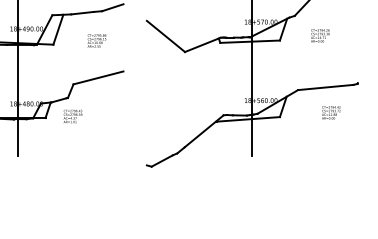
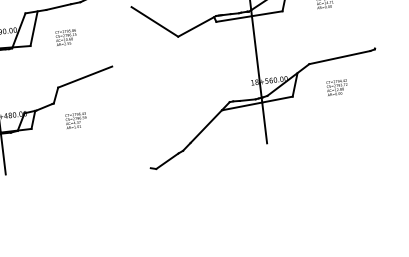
text: (96, 40) -> (65, 37), moved
text: (331, 112) -> (337, 87), moved
text: (72, 116) -> (75, 120), moved

